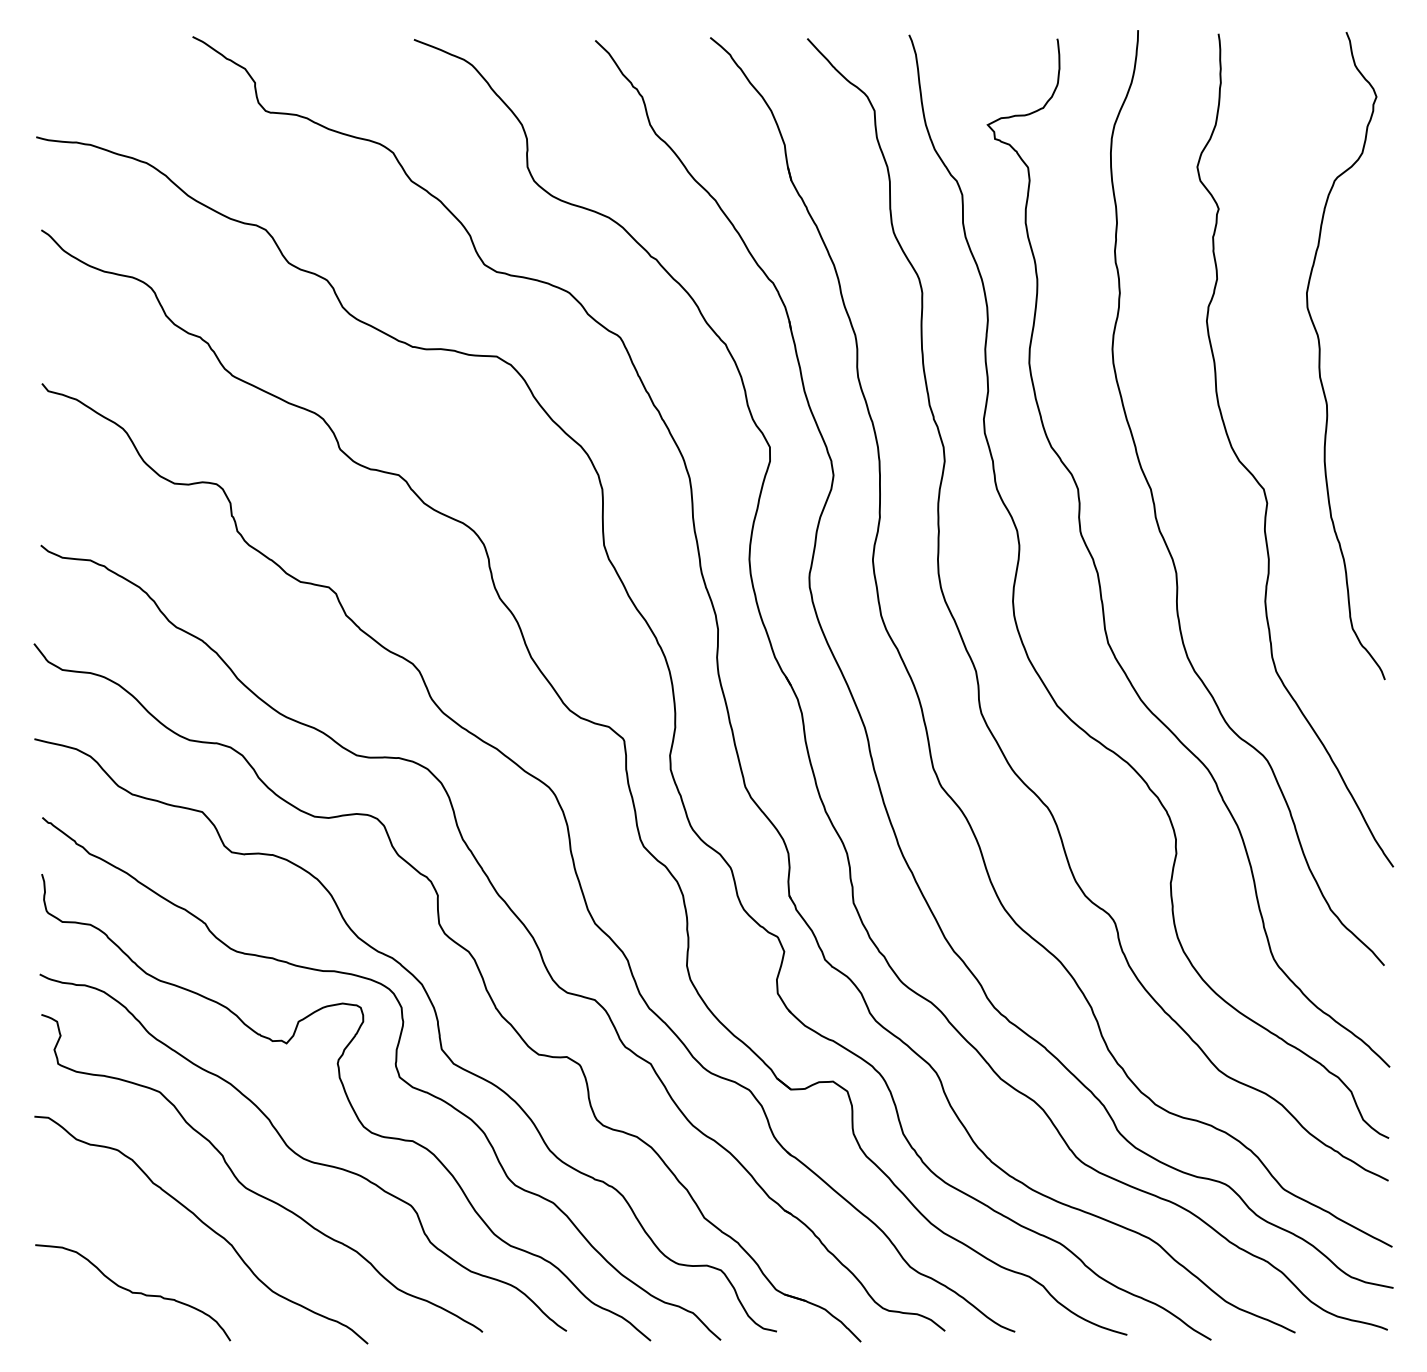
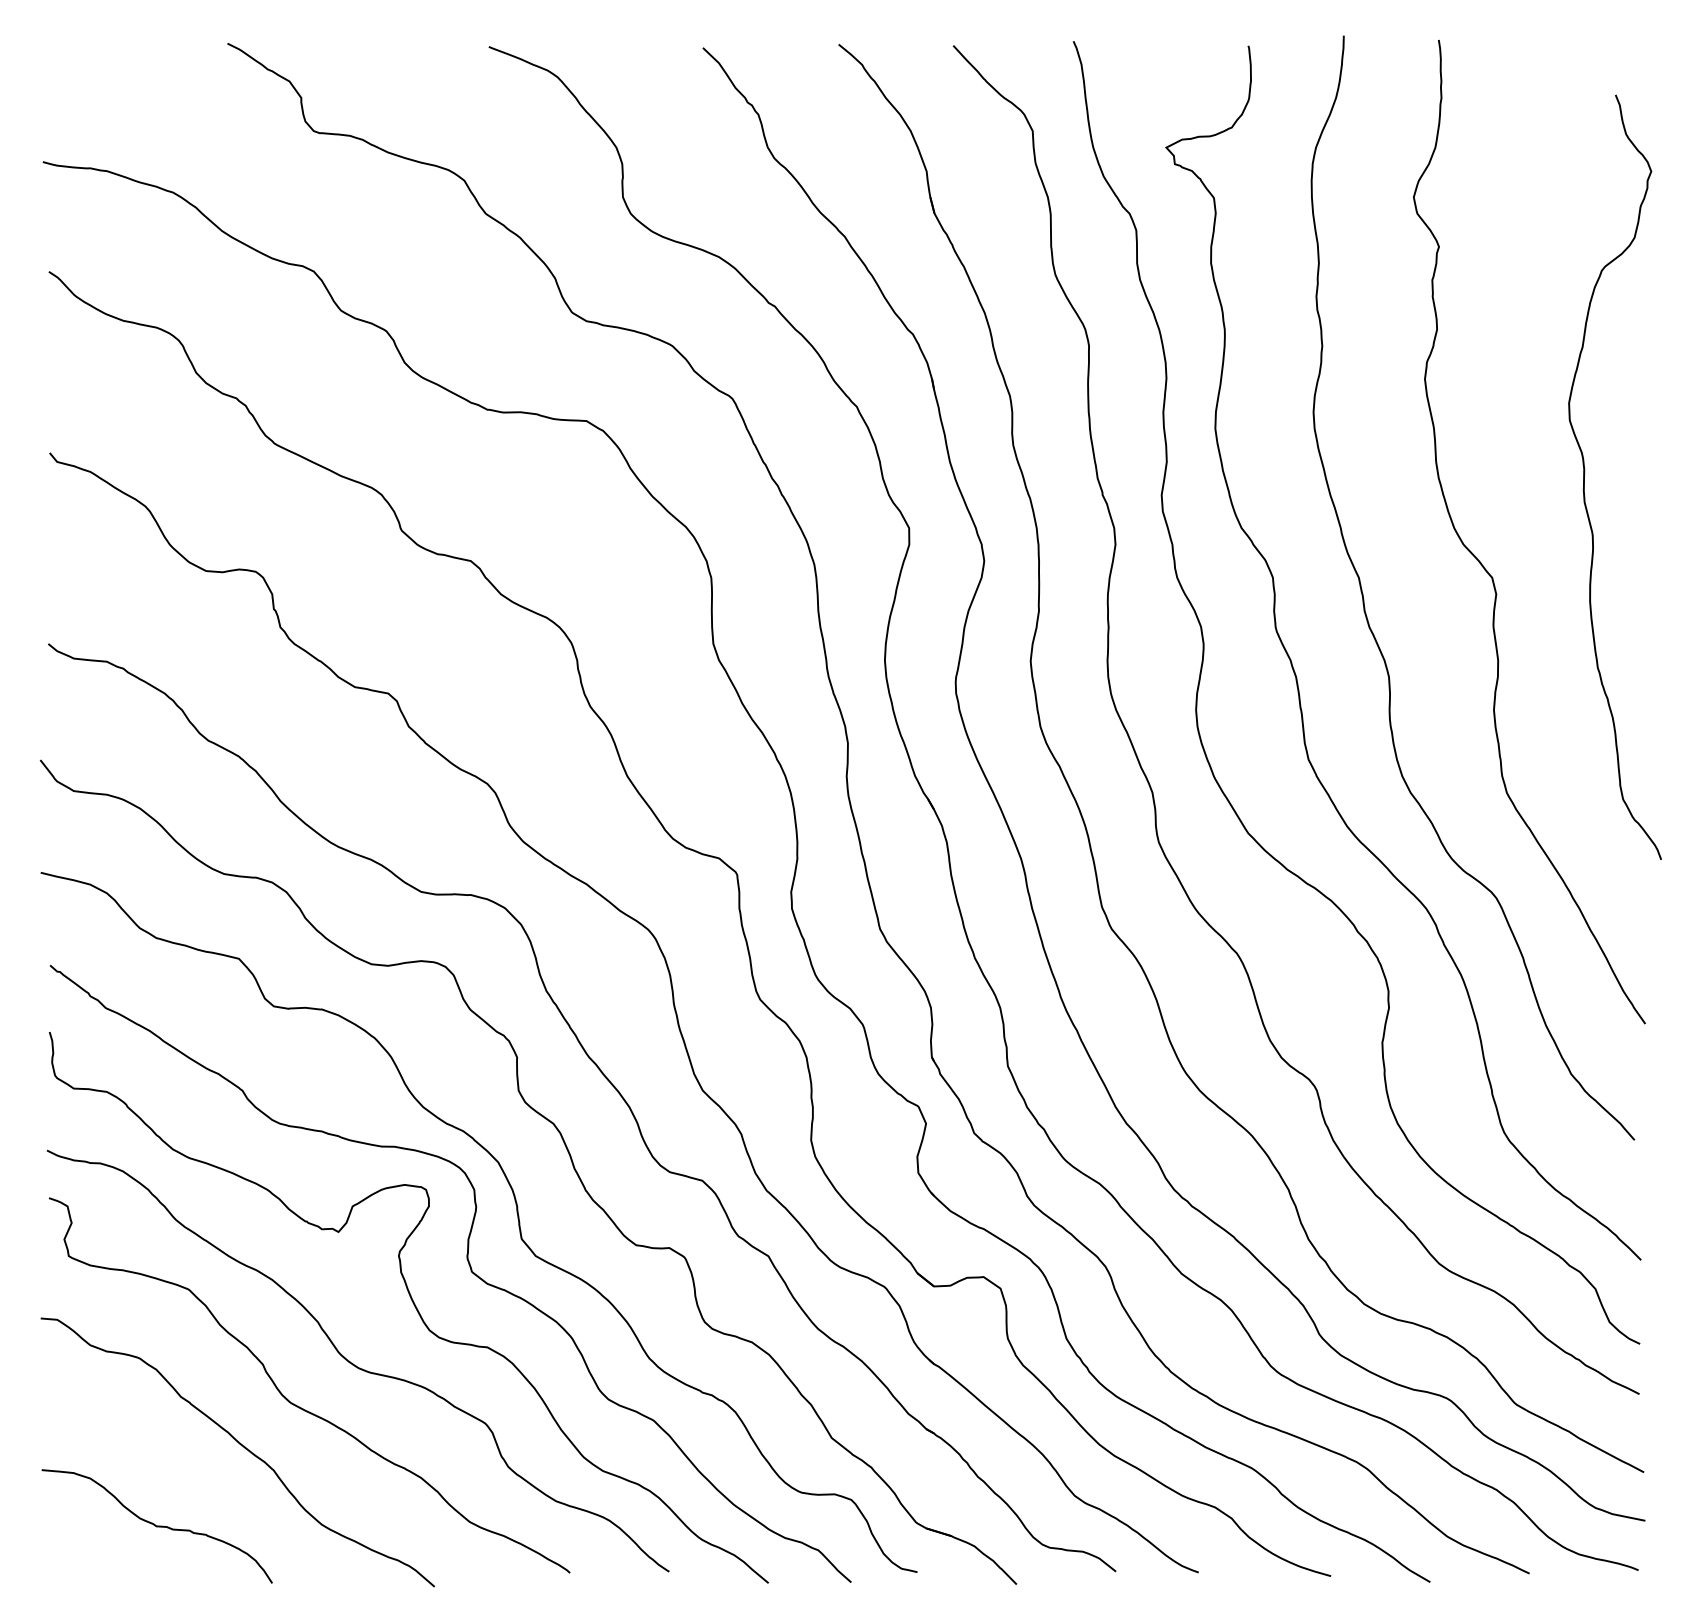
curve: (1320, 352) -> (1585, 473), moved

